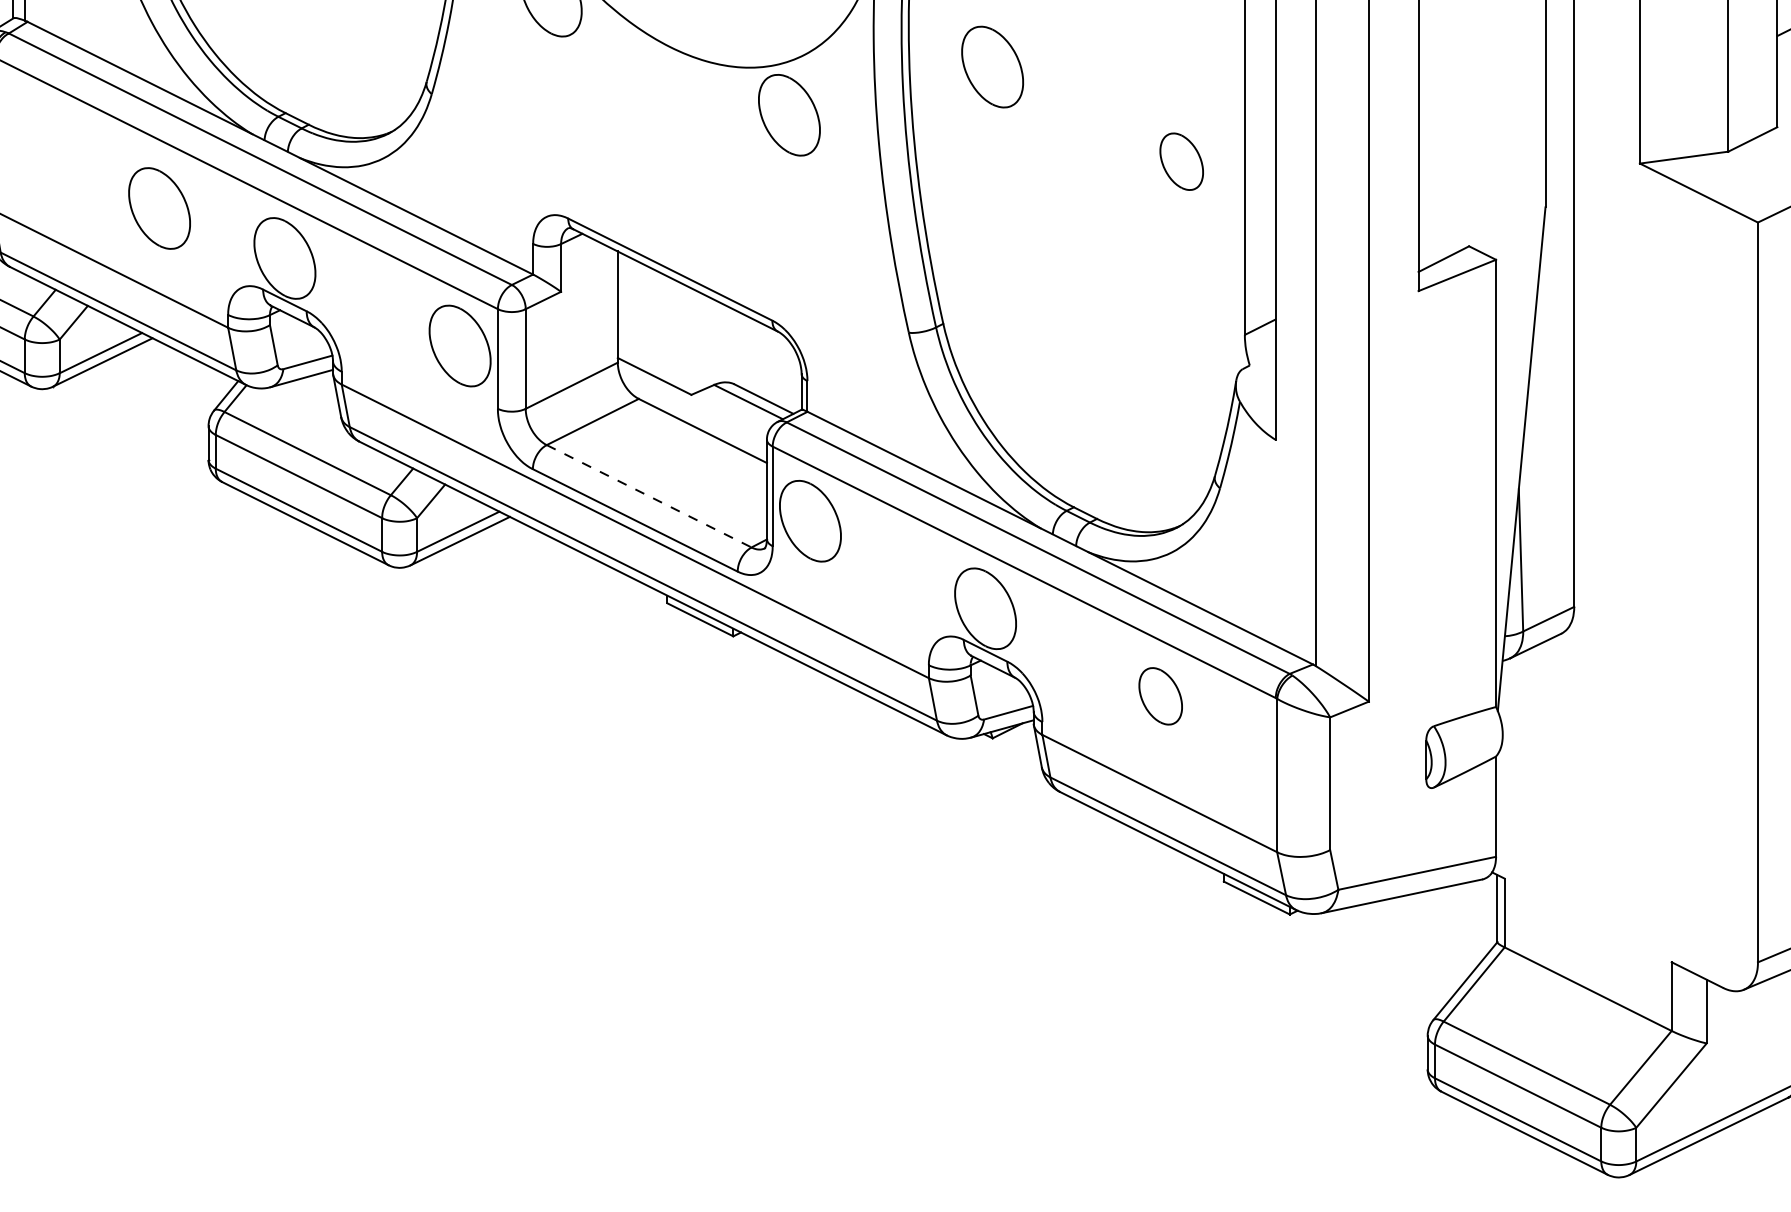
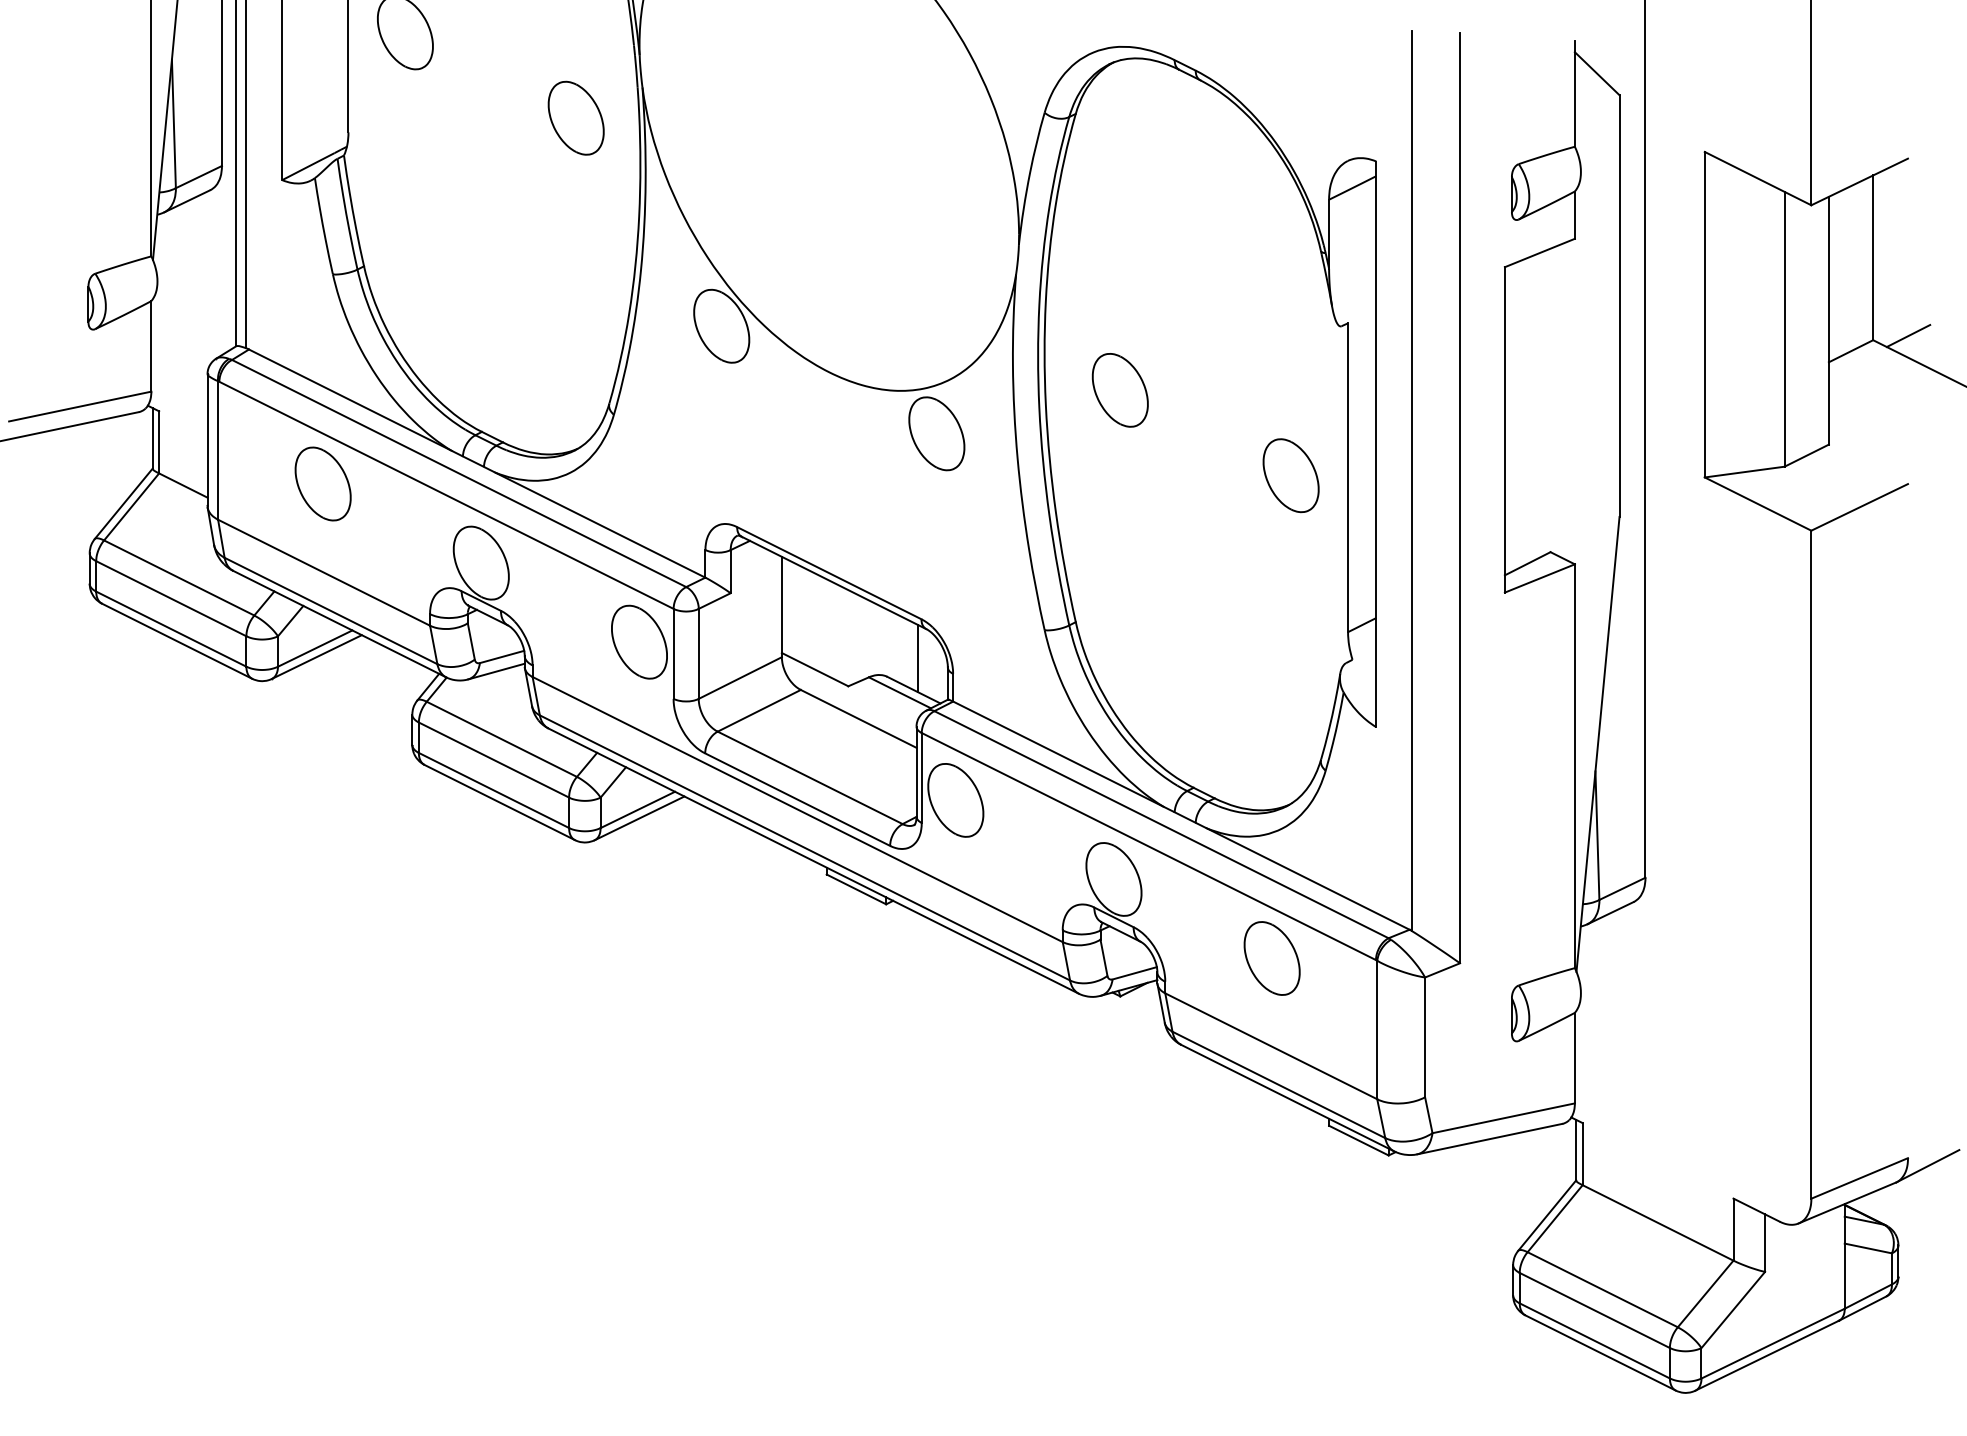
part: (1181, 161) -> (1290, 475), size x1.43
part: (158, 207) -> (322, 483), moved
line: (768, 364) -> (917, 658), added
line: (649, 496) -> (810, 778), dashed -> solid
part: (1160, 696) -> (1271, 958), size x1.43

